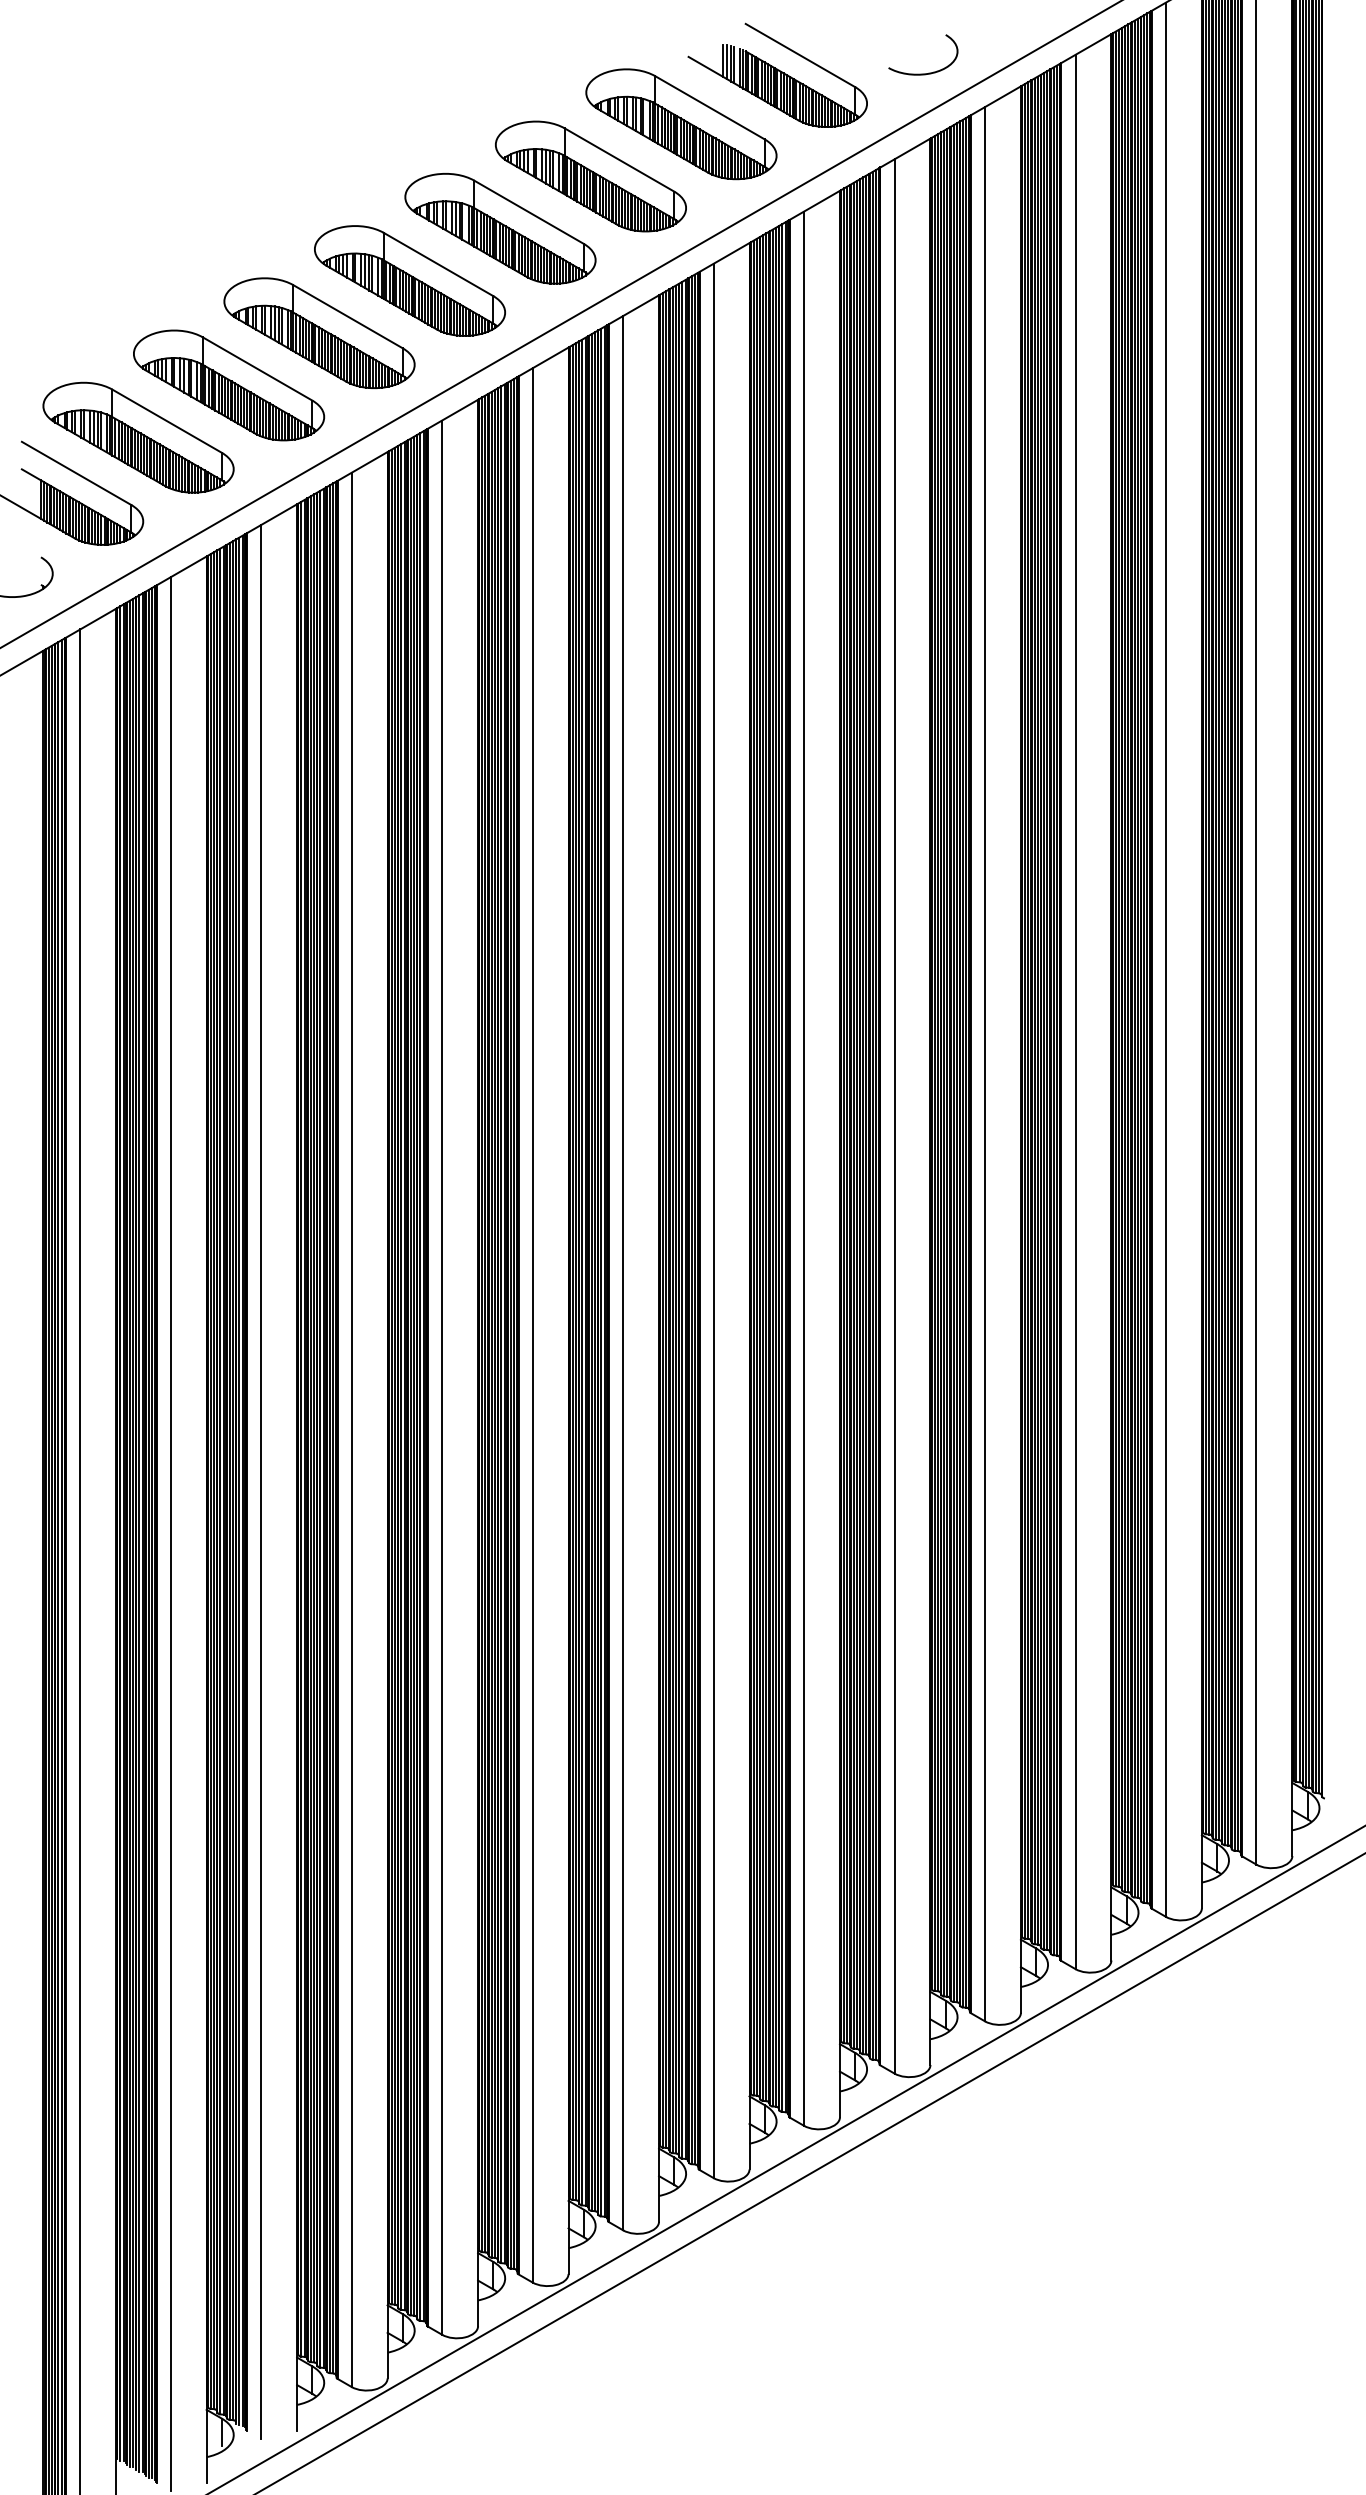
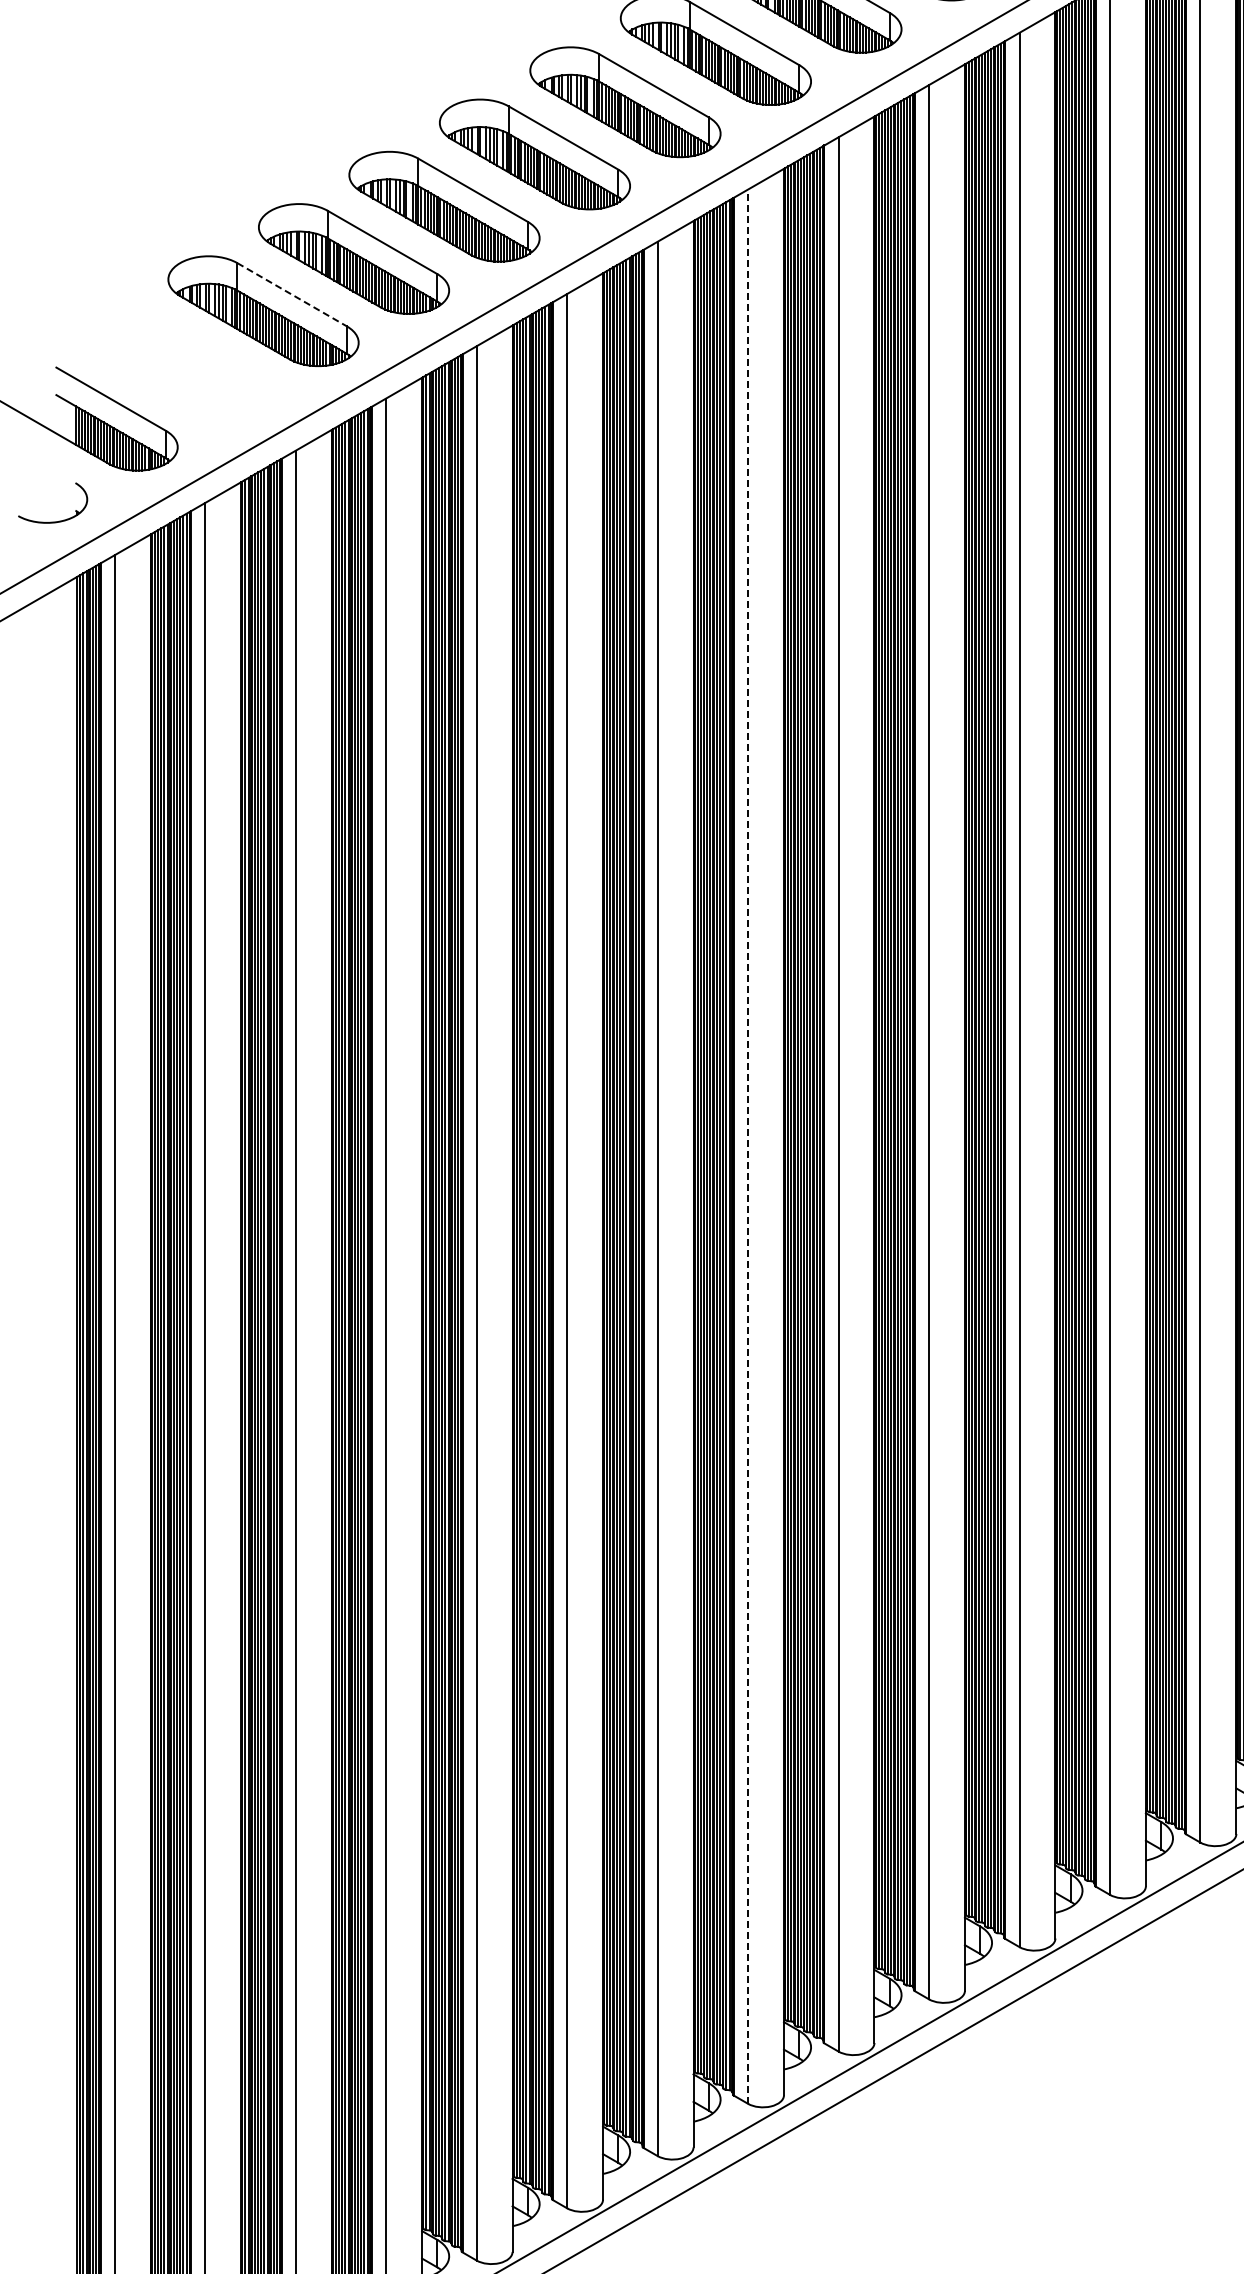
line: (258, 369) -> (292, 295), solid -> dashed
part: (138, 437) -> (172, 363), removed
line: (713, 1220) -> (747, 1146), solid -> dashed

